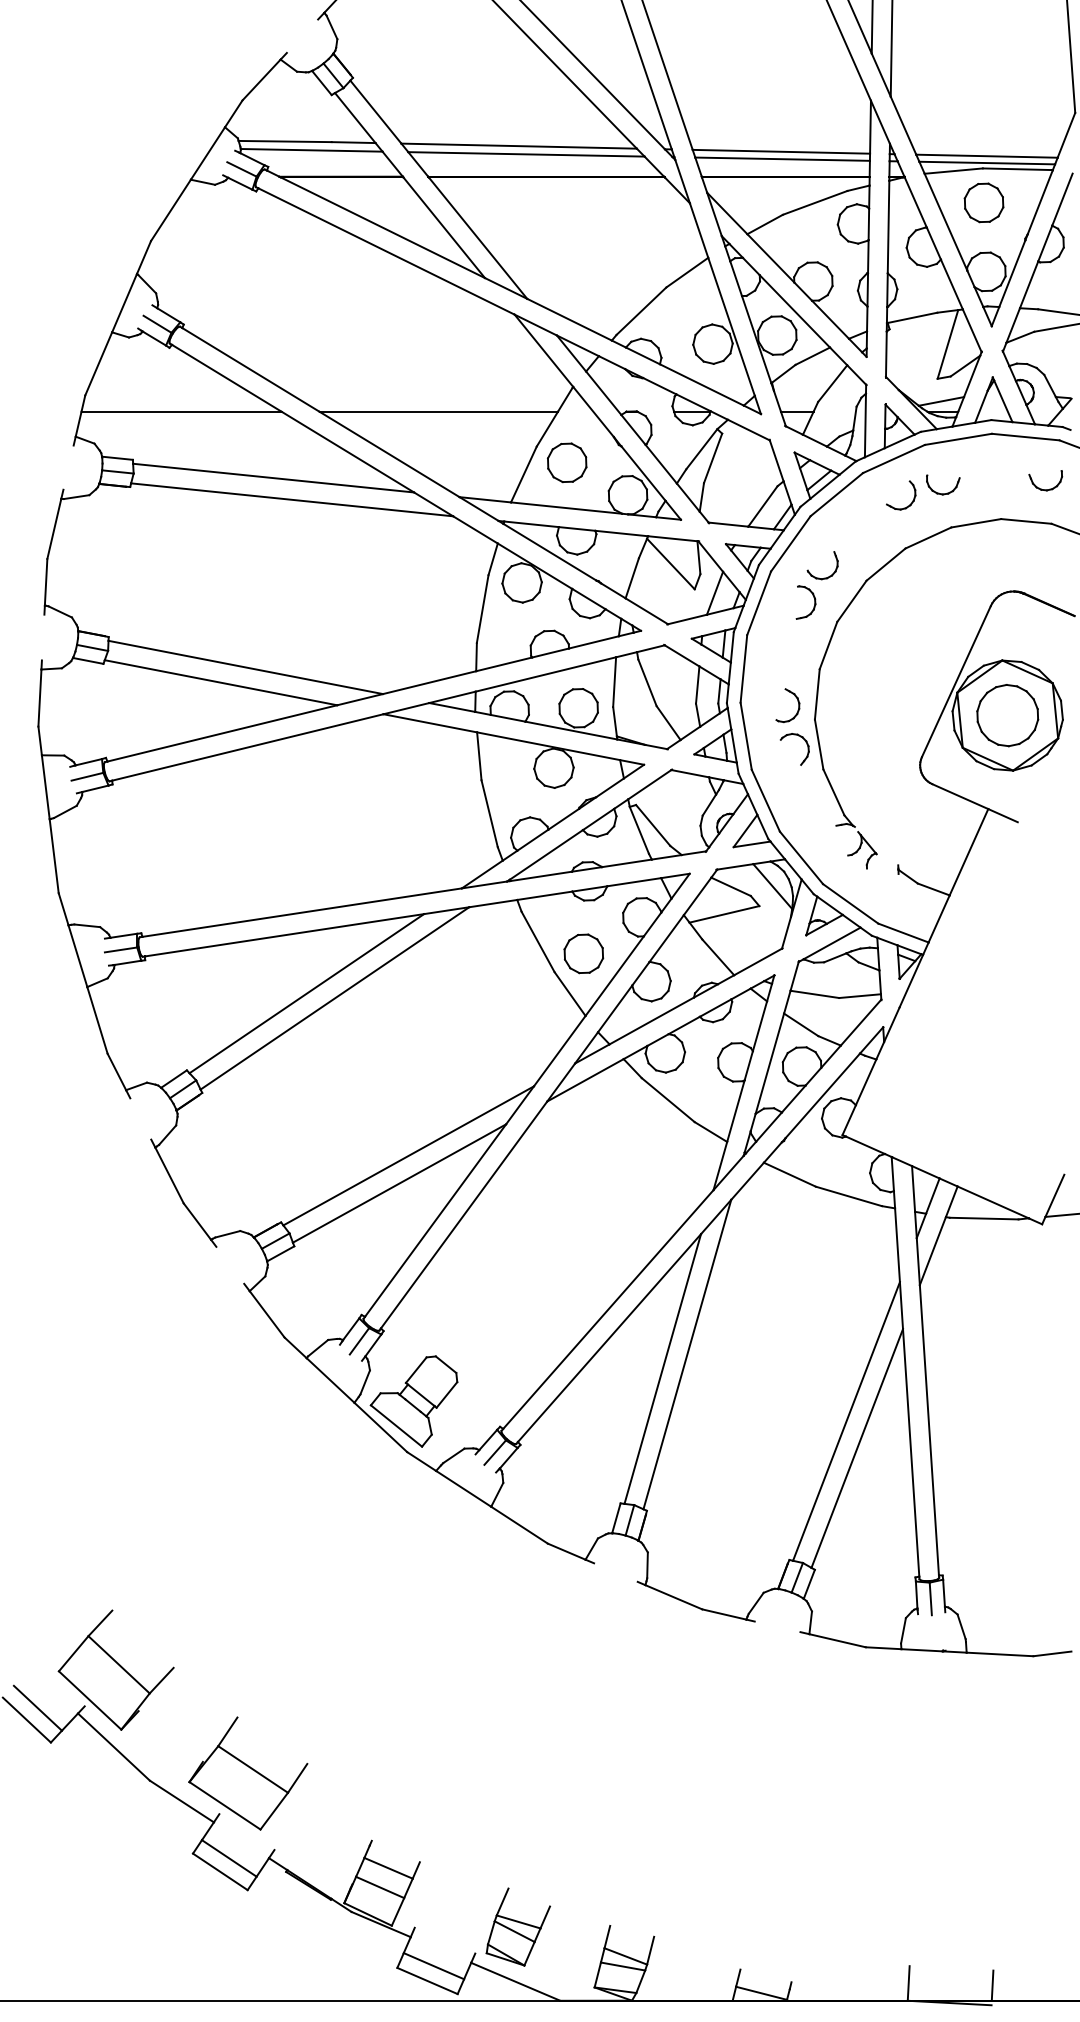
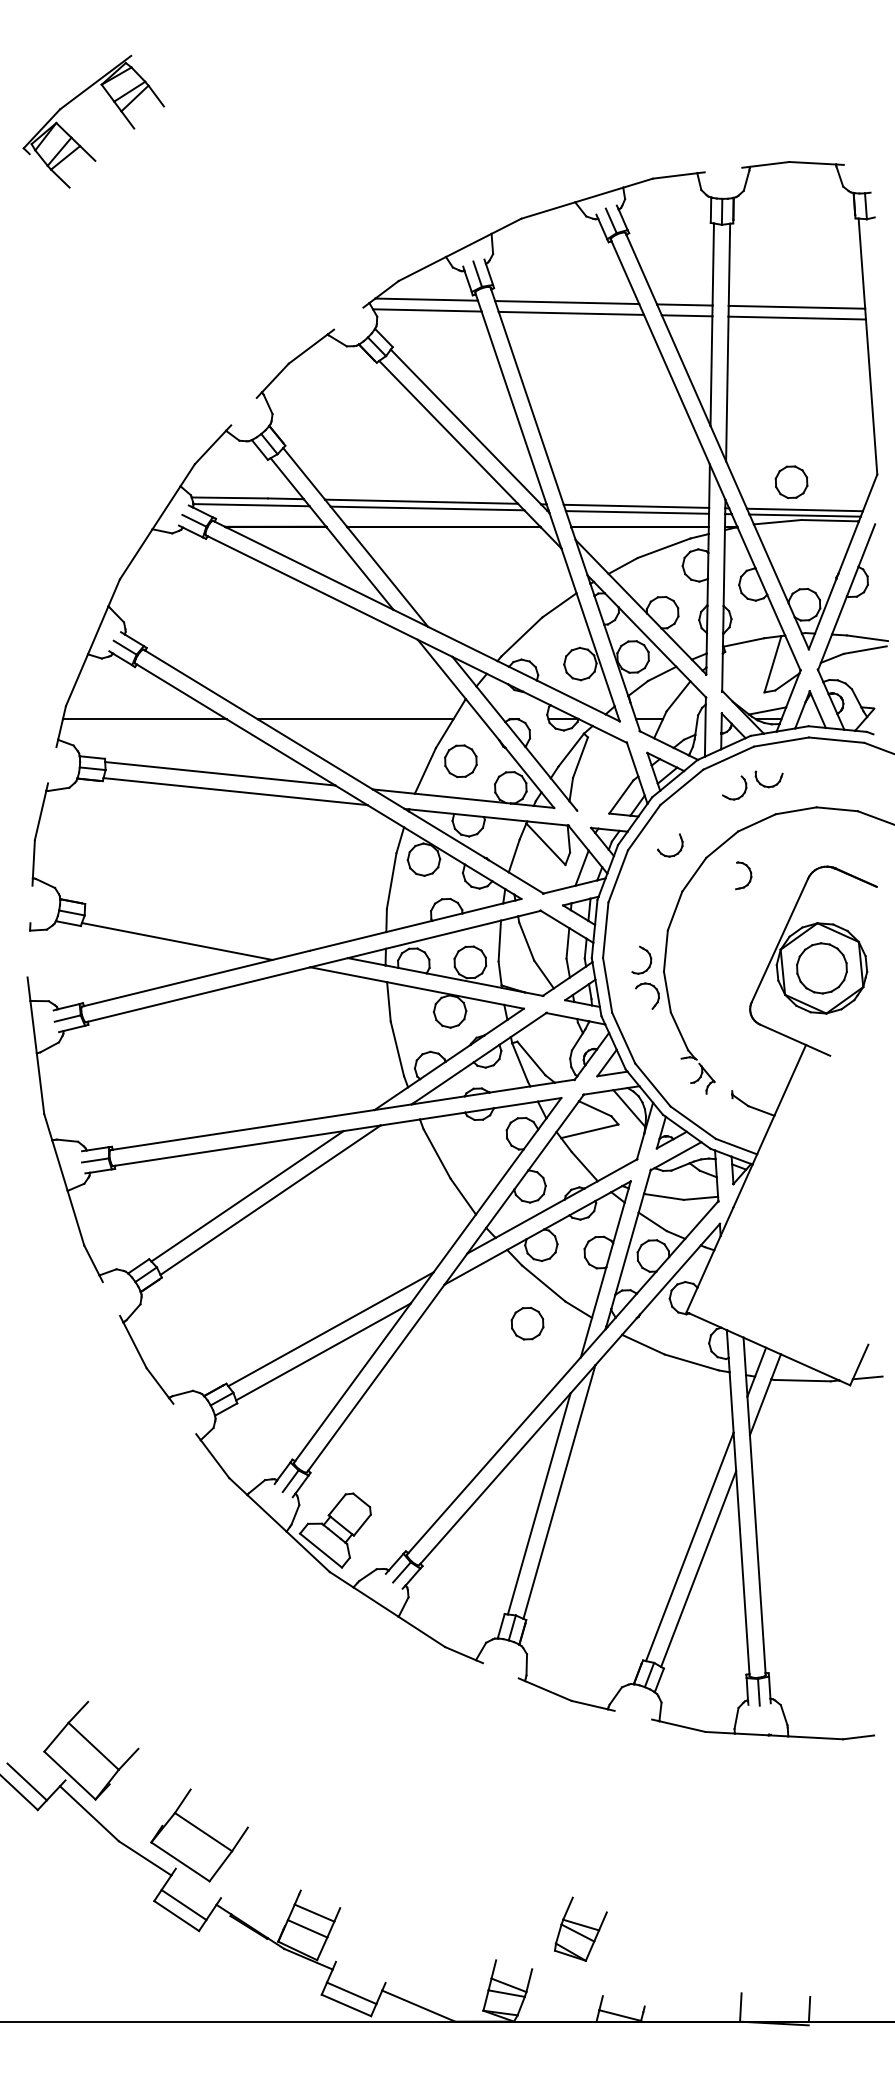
part: (983, 201) -> (791, 481), moved
part: (1044, 488) -> (852, 782), removed
line: (727, 524) -> (592, 811), removed
part: (814, 602) -> (750, 875), moved
line: (245, 666) -> (197, 928), removed
line: (39, 697) -> (28, 953), removed
part: (583, 953) -> (527, 1323), moved
part: (517, 1926) -> (580, 1928), moved

